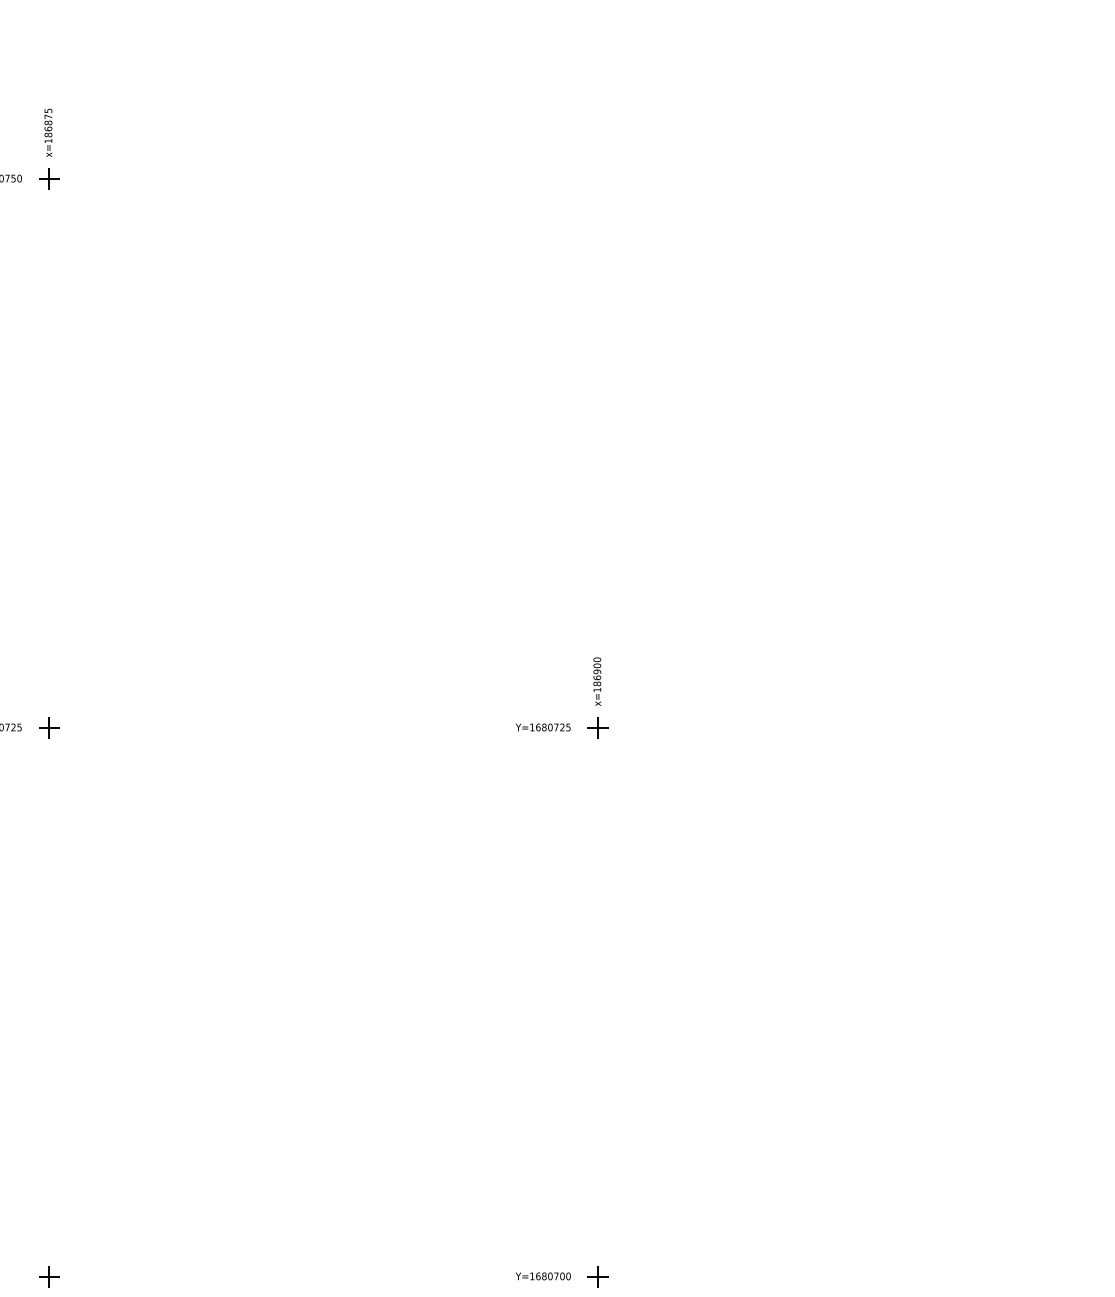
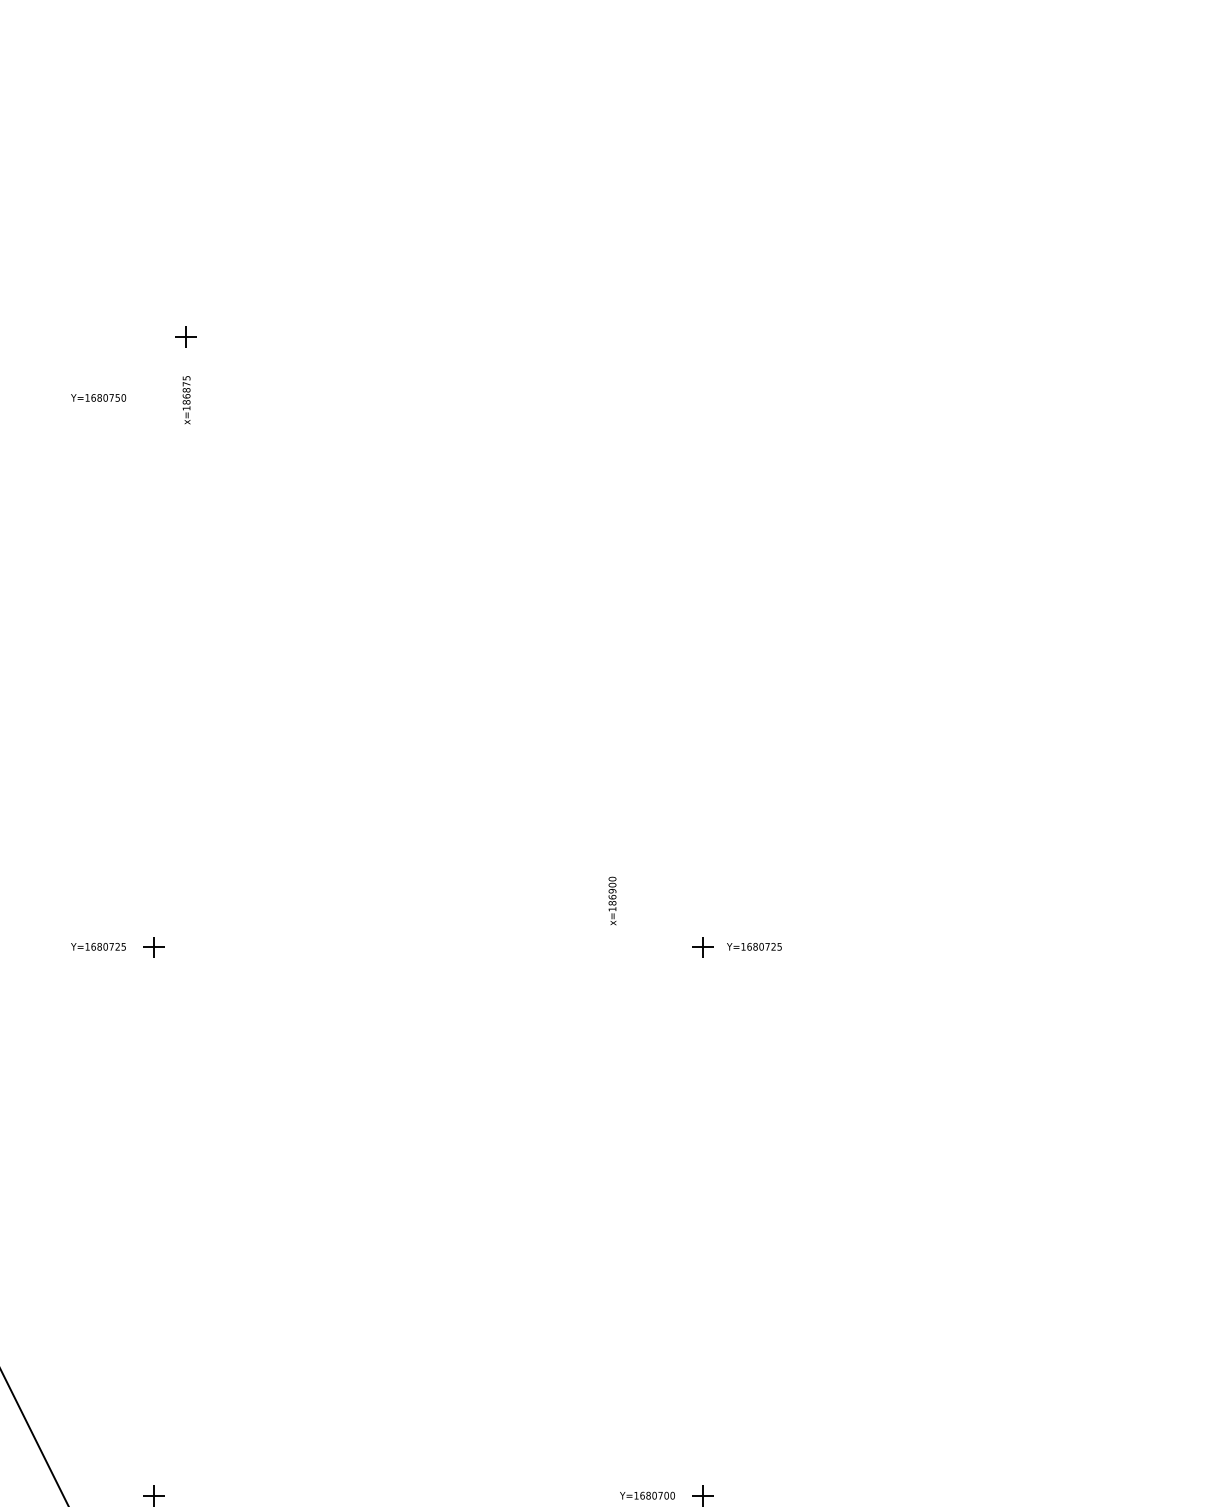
text: (48, 133) -> (186, 400), moved
part: (49, 179) -> (185, 336), moved
text: (597, 681) -> (612, 900), moved
text: (543, 727) -> (754, 946), moved

